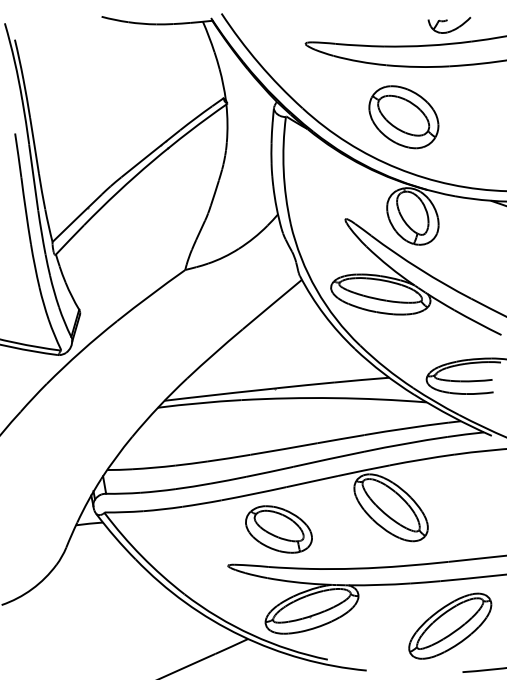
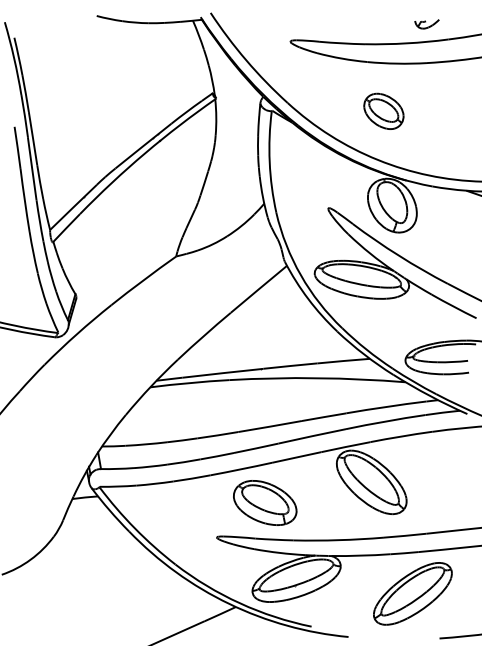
part: (448, 25) -> (426, 24), size x0.6
part: (403, 117) -> (383, 111), size x0.6
part: (449, 625) -> (412, 593), moved

